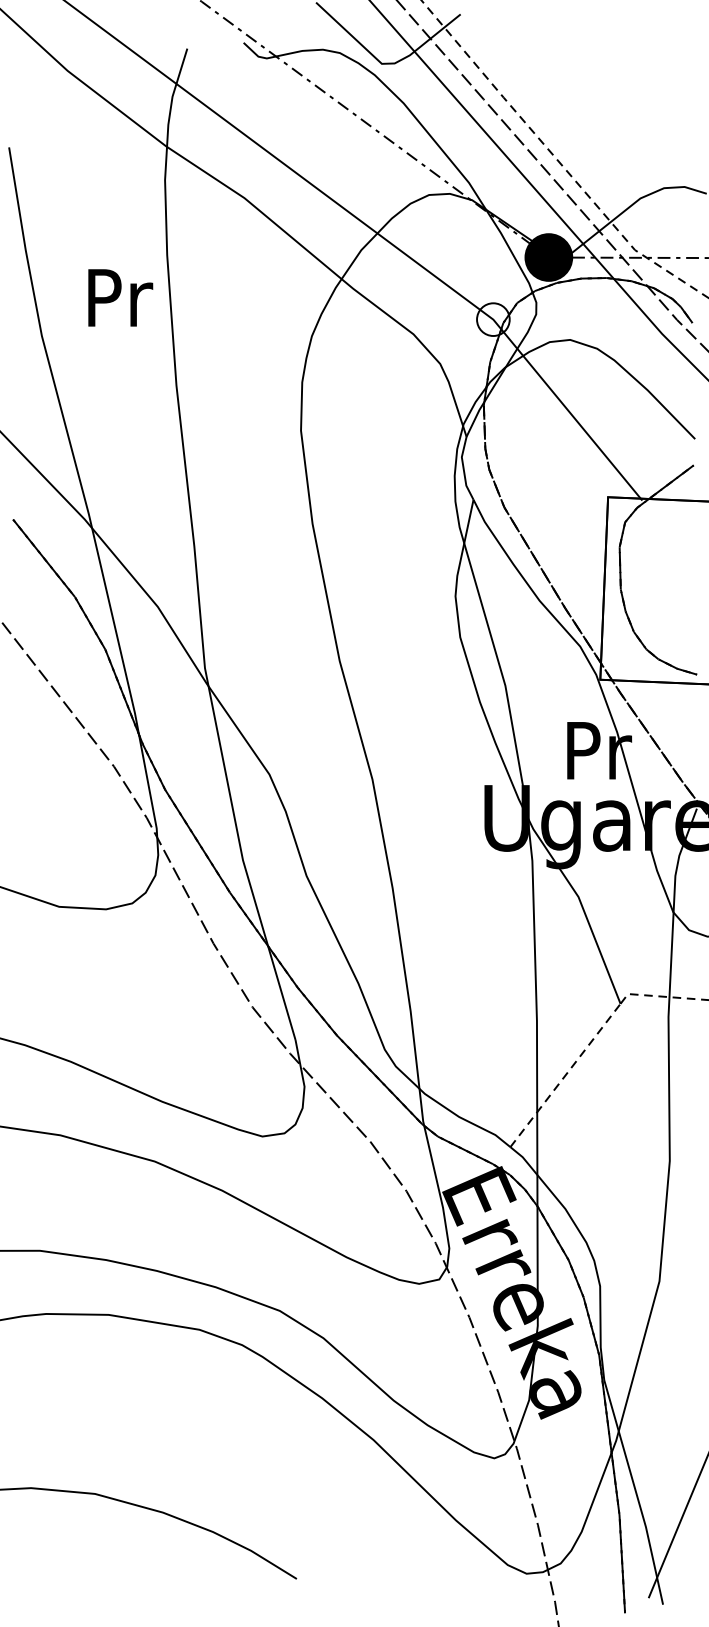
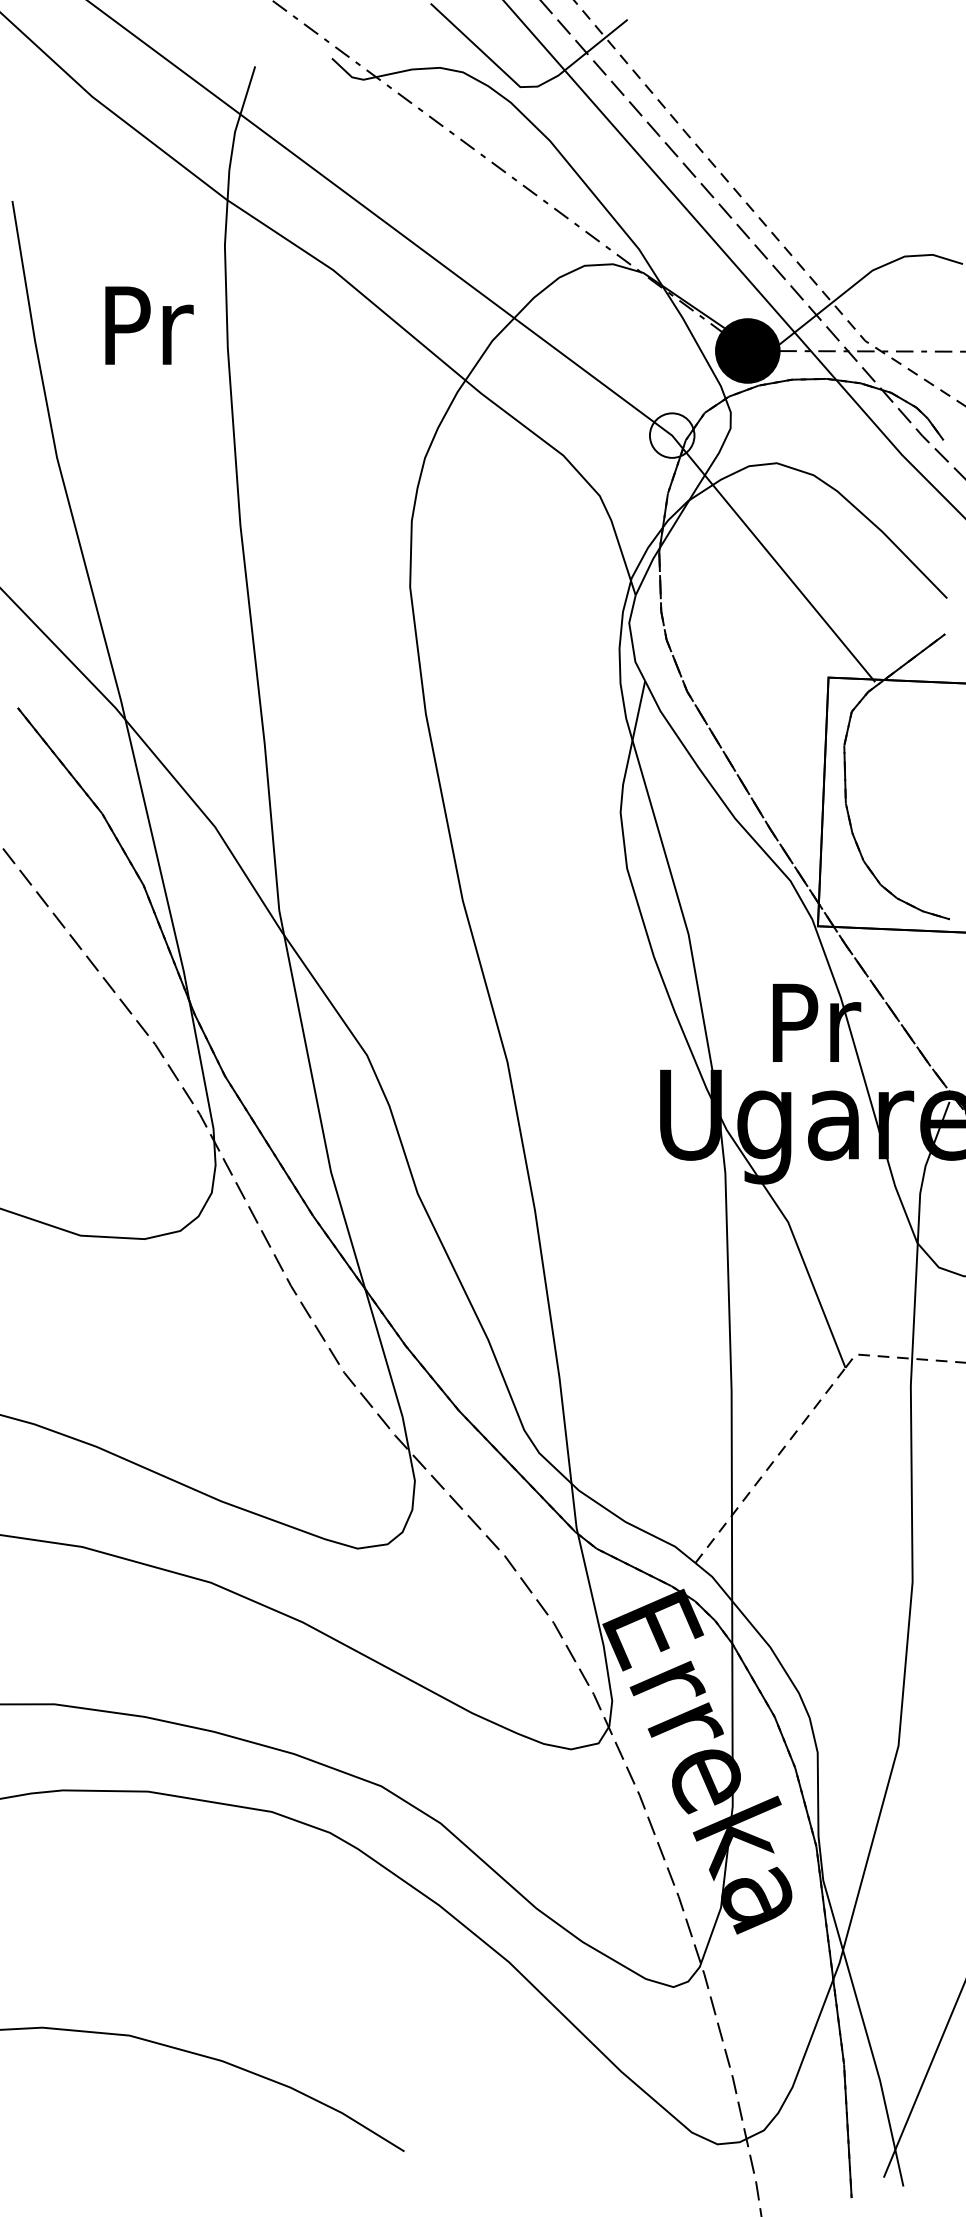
text: (120, 297) -> (149, 325), moved

